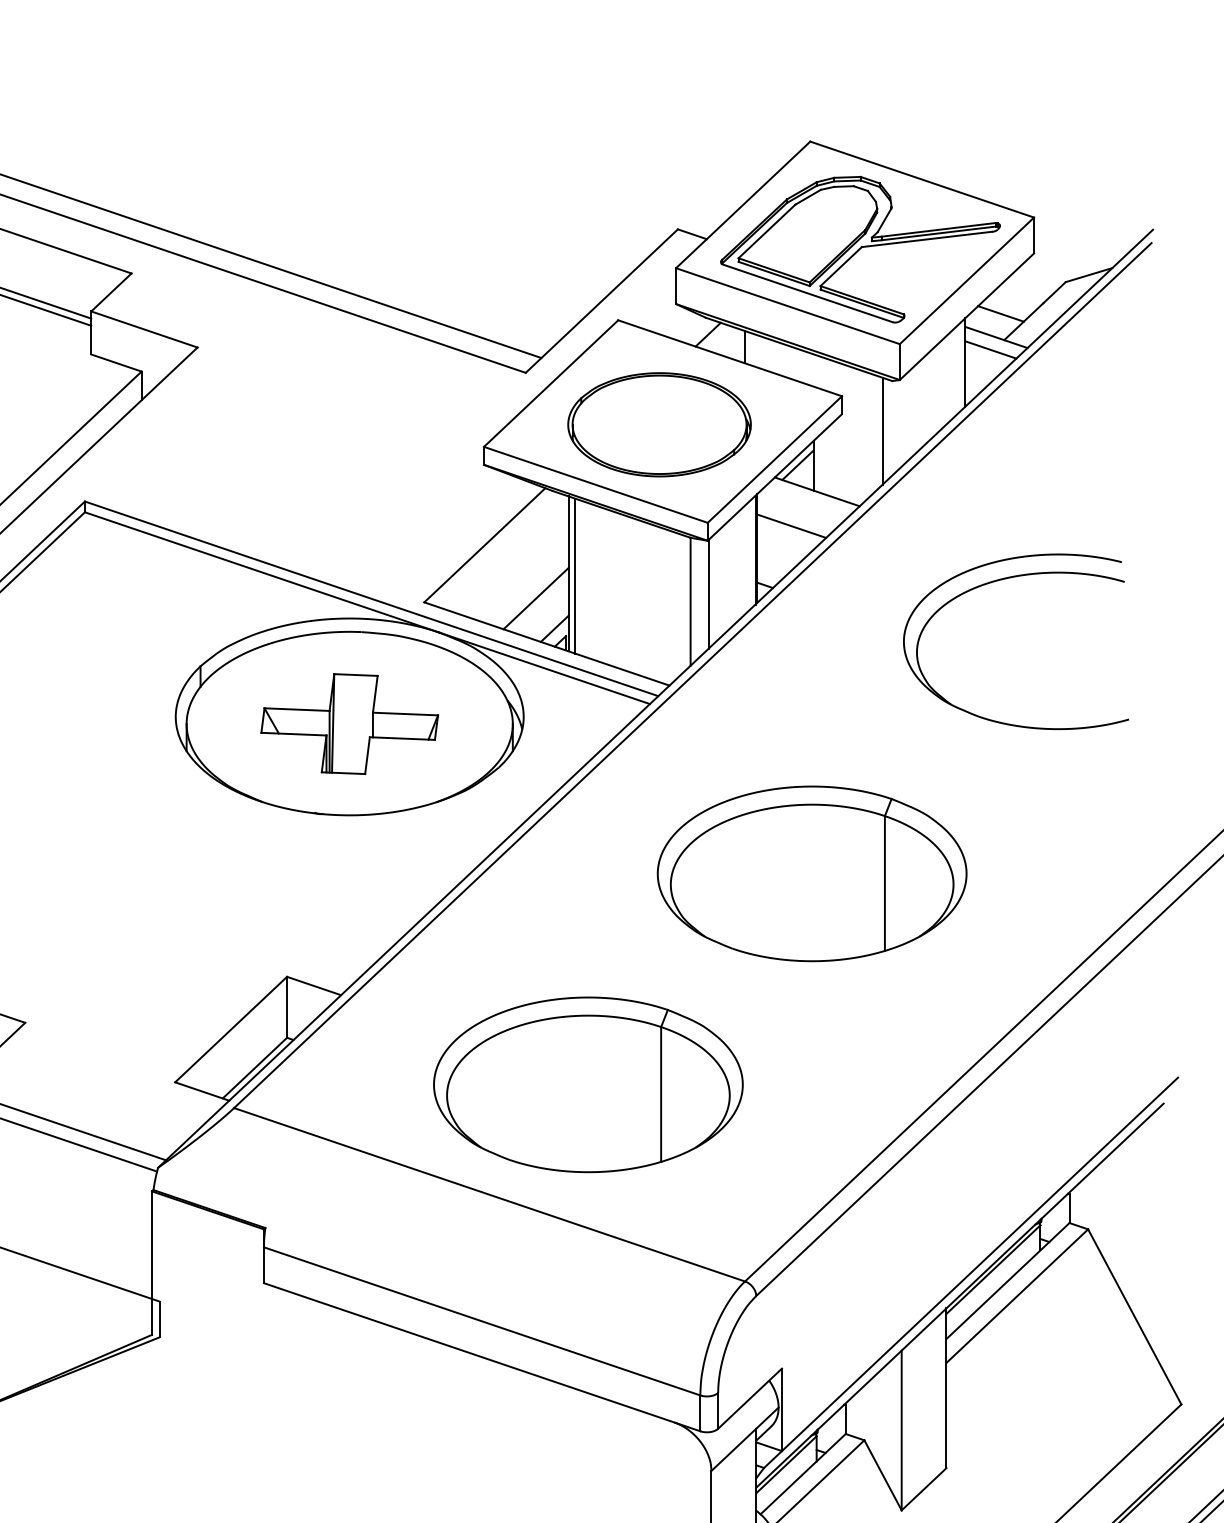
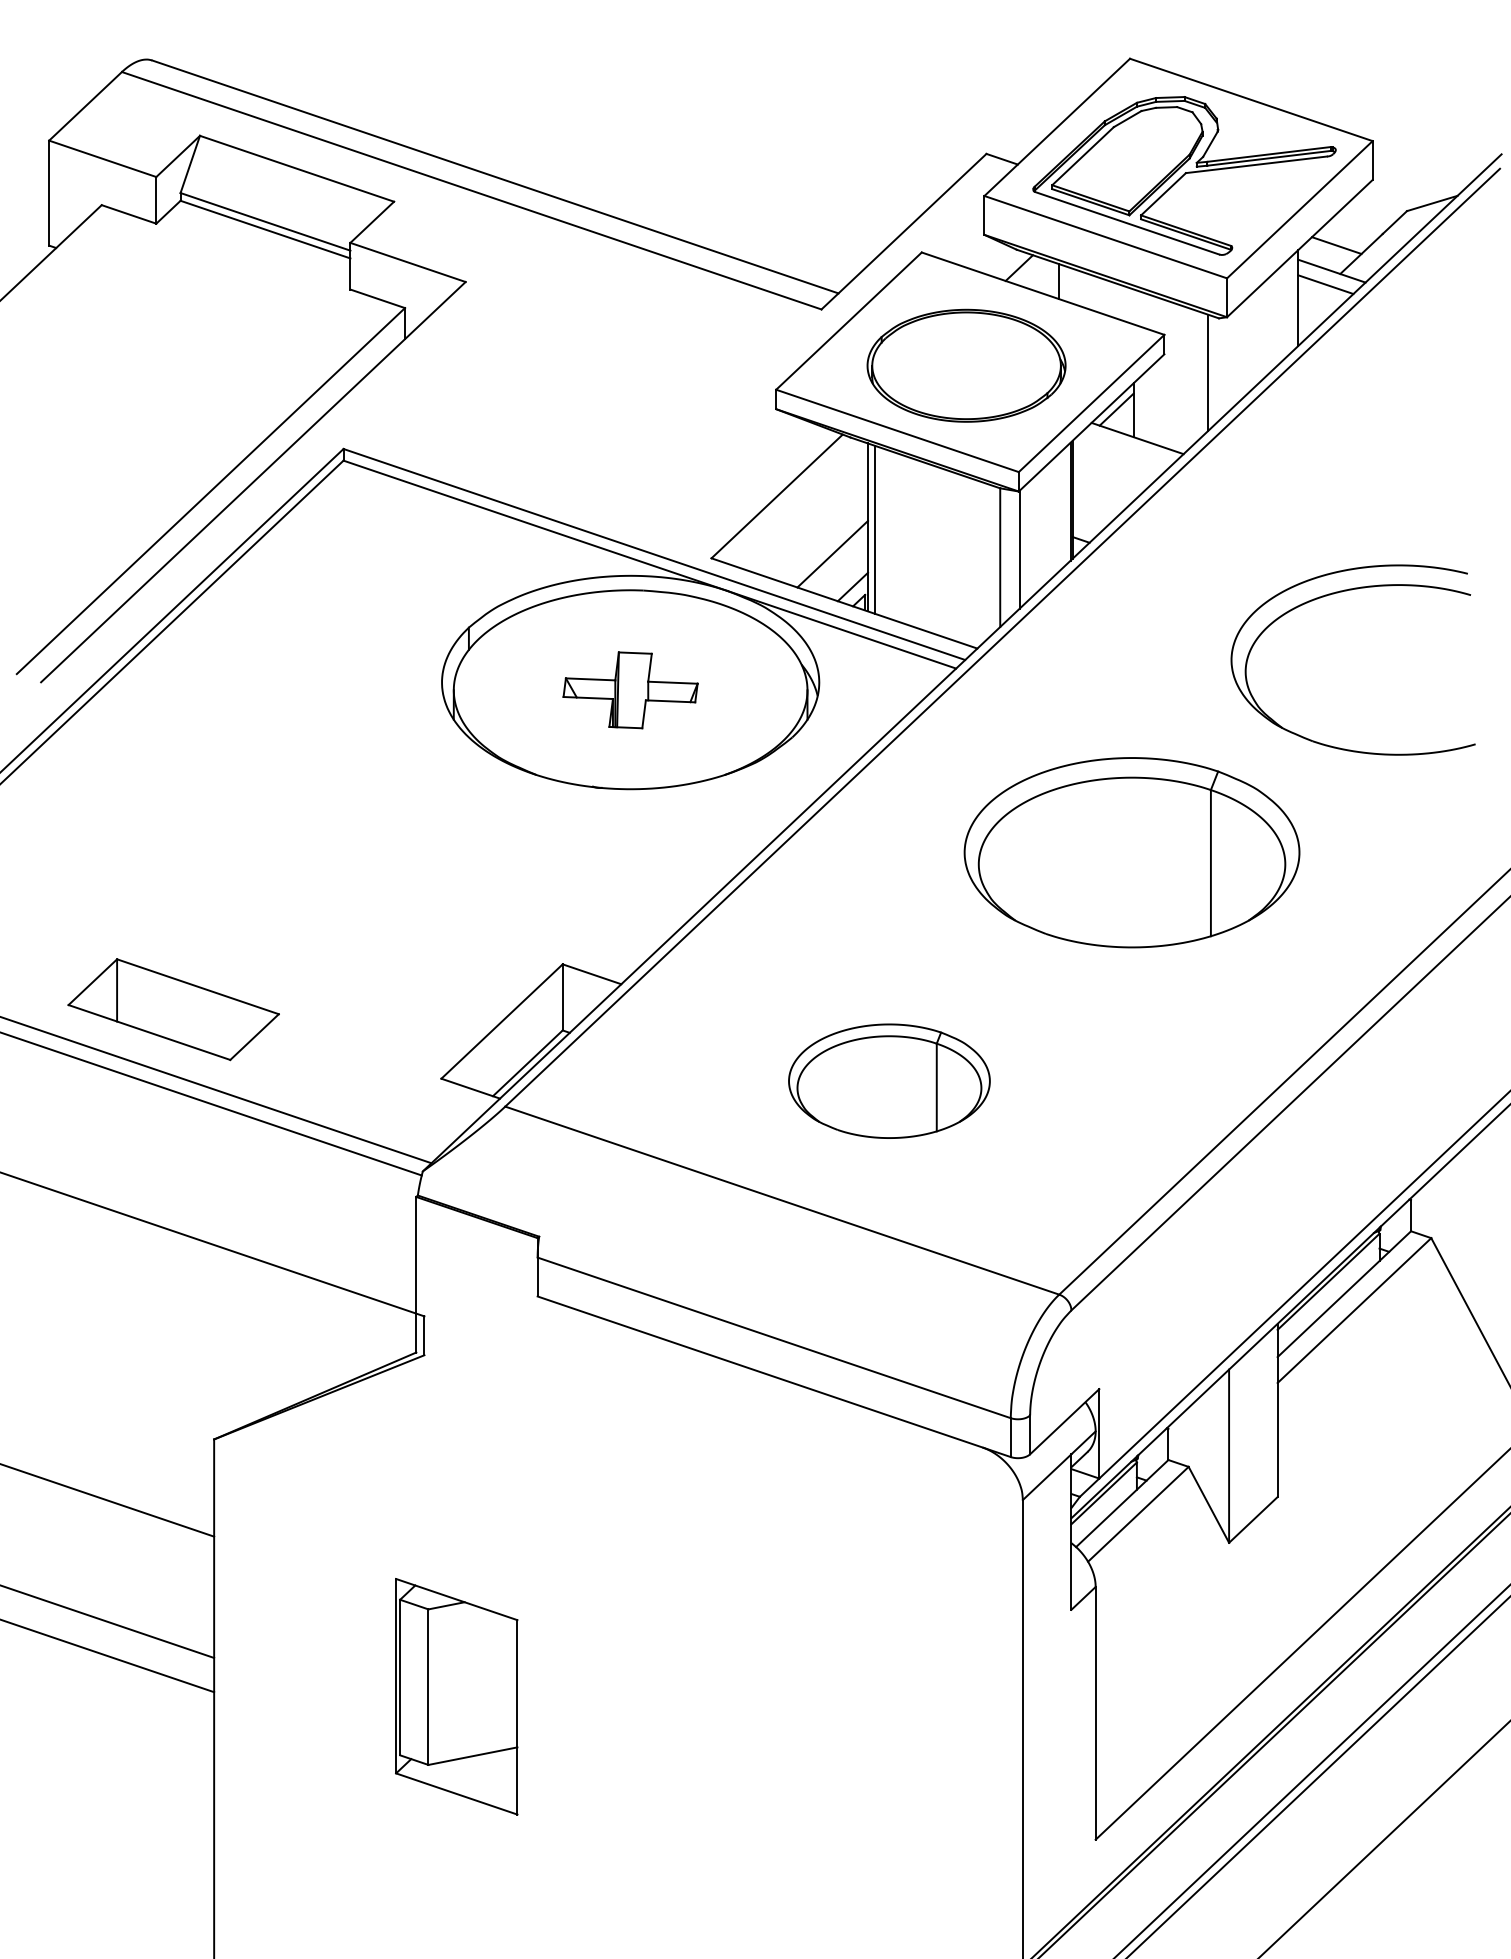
line: (791, 525) -> (1109, 475), removed
part: (995, 582) -> (1330, 595), moved
part: (349, 724) -> (630, 690), size x0.7
part: (588, 1083) -> (889, 1080), size x0.6

